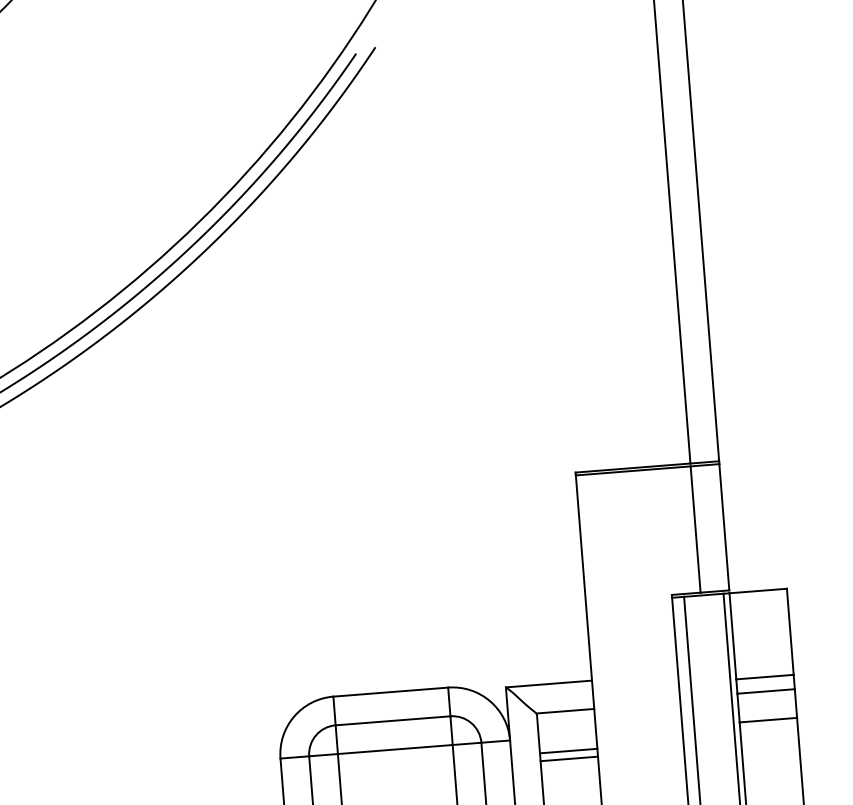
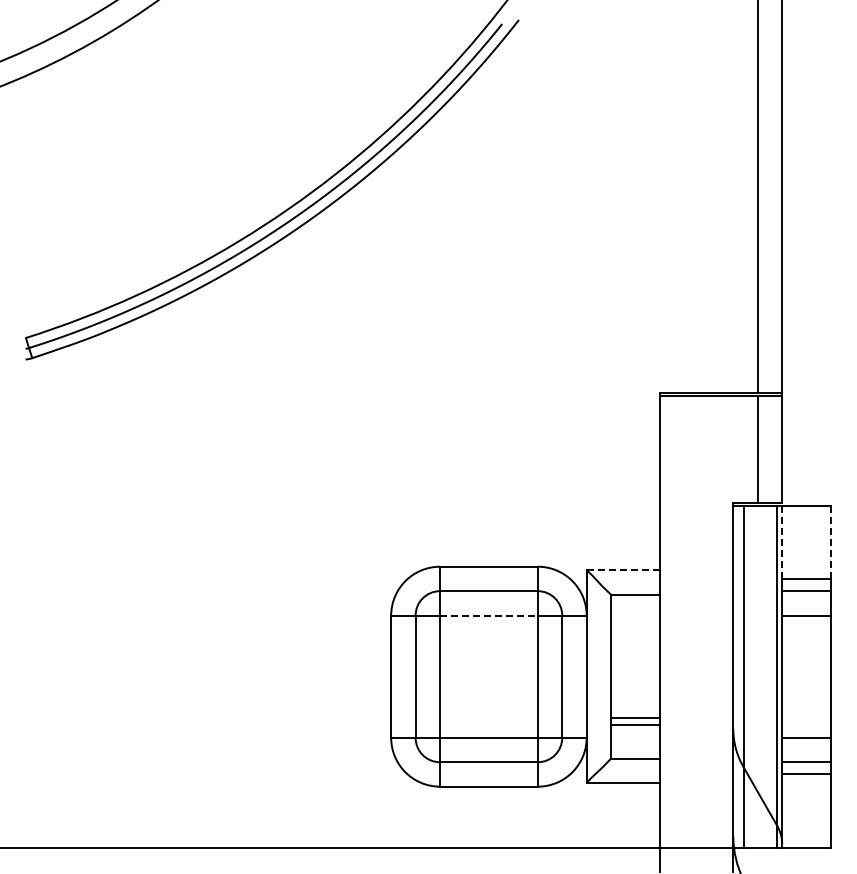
line: (790, 632) -> (831, 542), solid -> dashed
line: (733, 636) -> (782, 542), solid -> dashed
line: (549, 684) -> (623, 570), solid -> dashed
line: (394, 749) -> (488, 615), solid -> dashed
line: (568, 751) -> (635, 628), removed
line: (569, 759) -> (635, 635), removed

